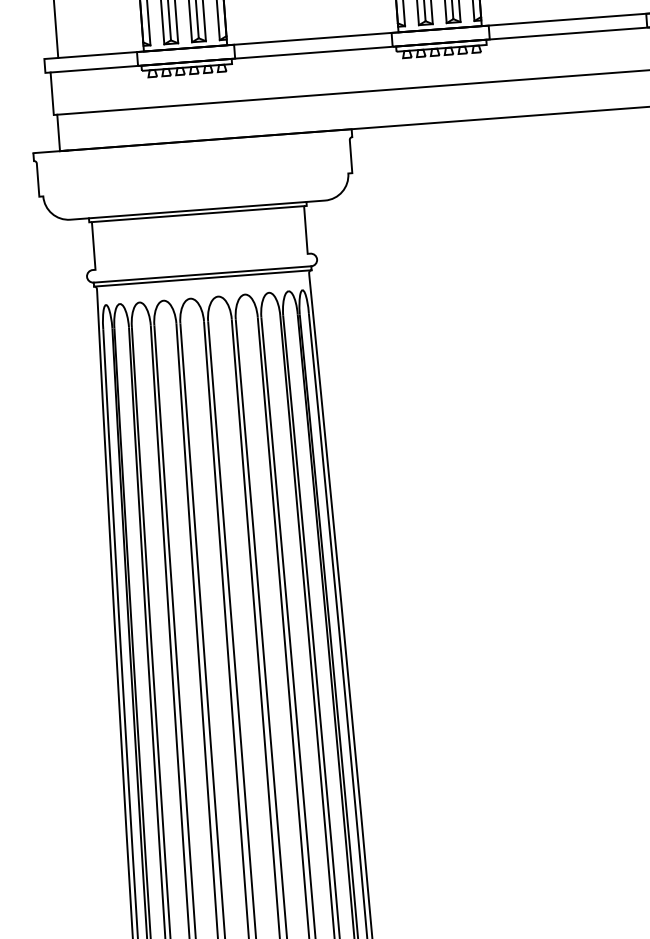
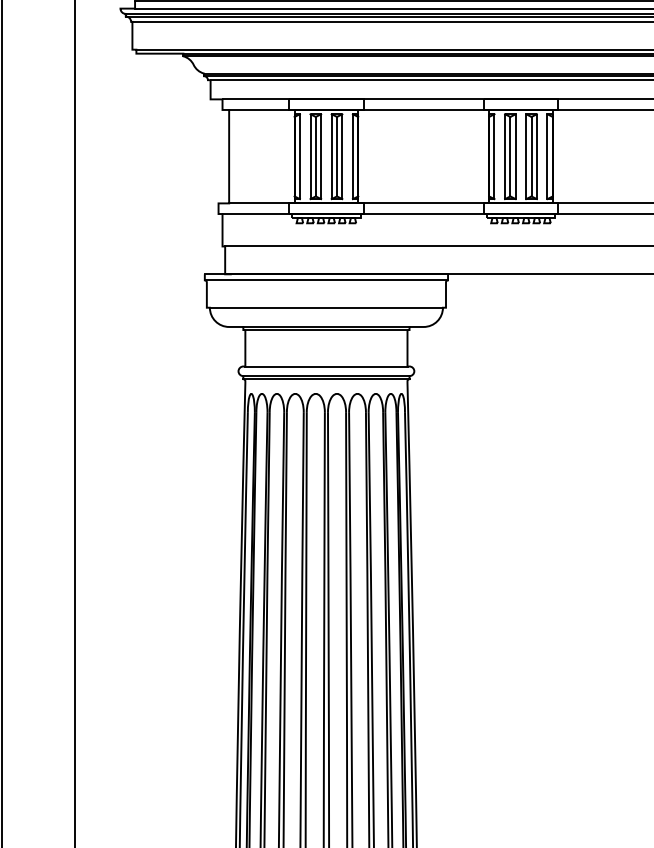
line: (193, 149) -> (326, 280), added
line: (194, 184) -> (325, 307), added
line: (201, 261) -> (326, 366), added

